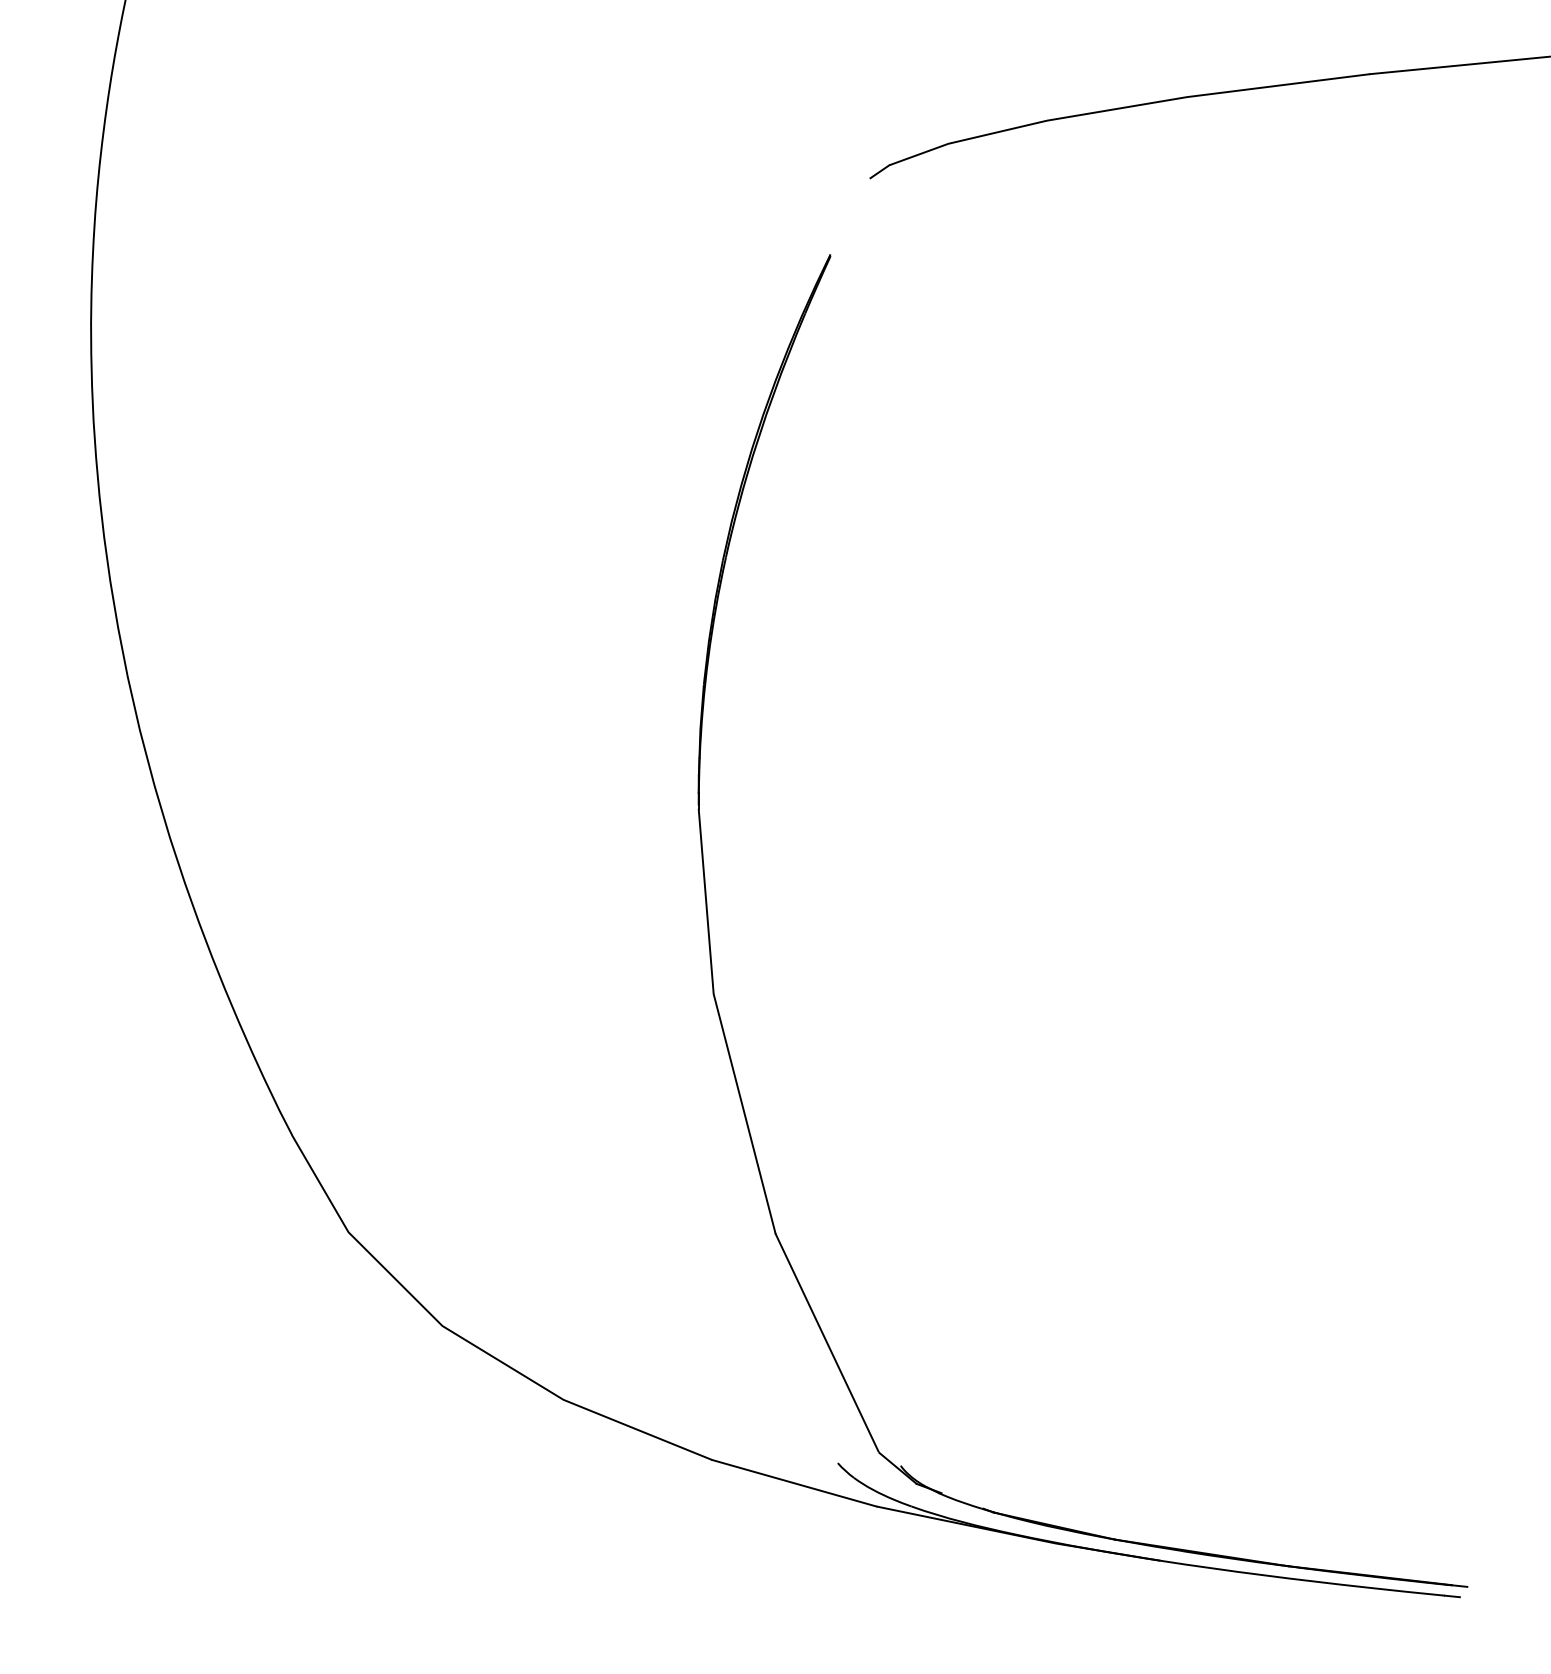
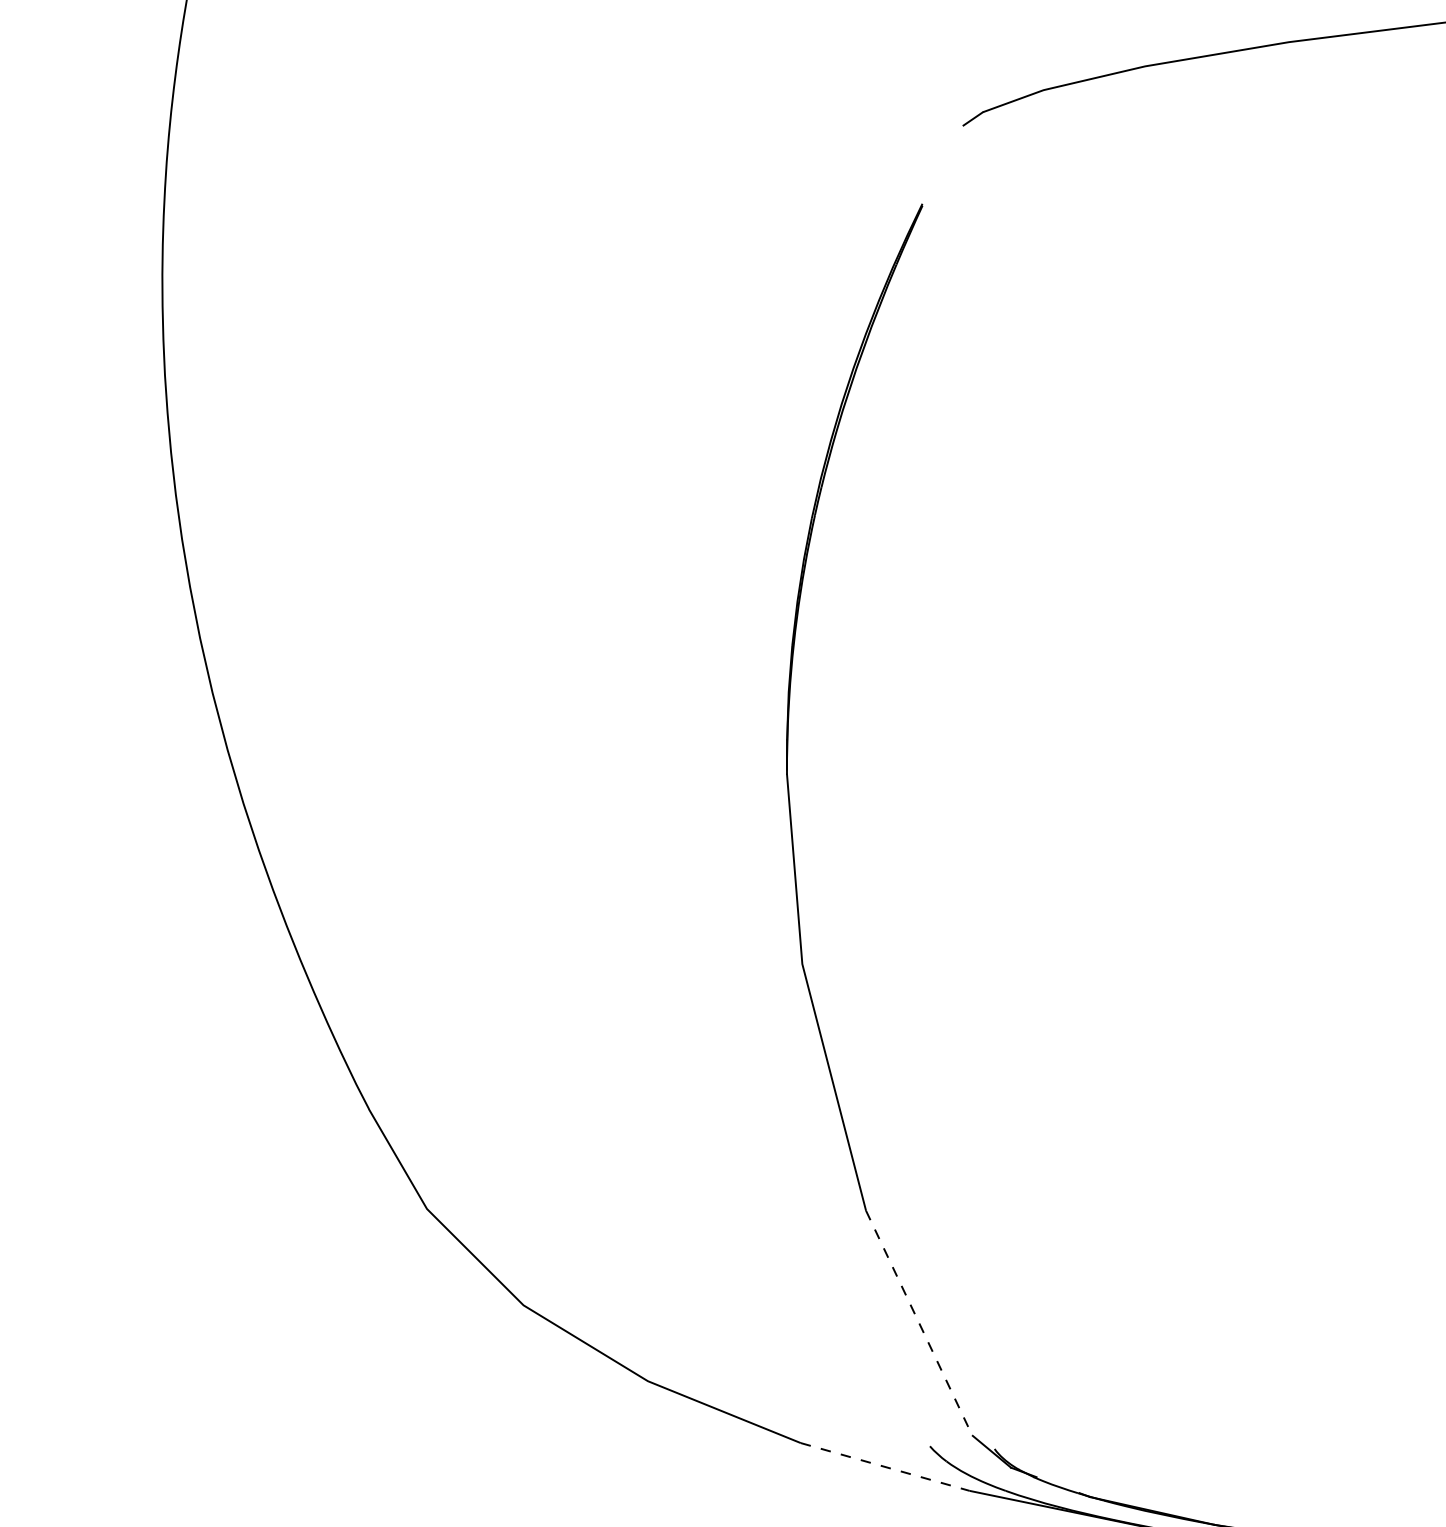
line: (827, 1343) -> (919, 1323), solid -> dashed
line: (794, 1483) -> (885, 1467), solid -> dashed

